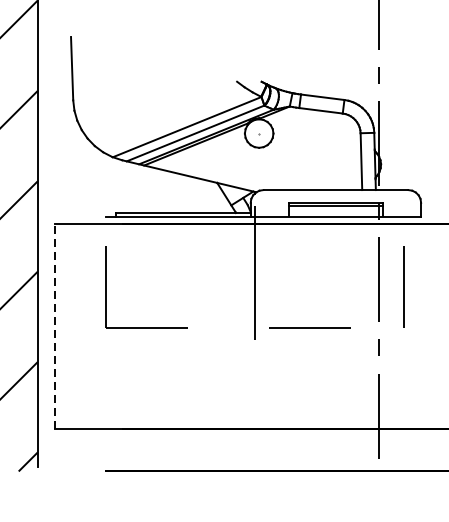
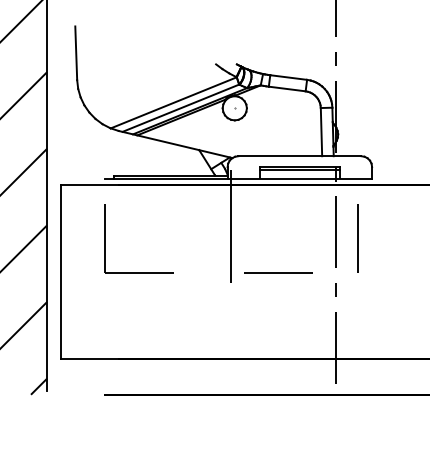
line: (54, 326) -> (61, 271), dashed -> solid

